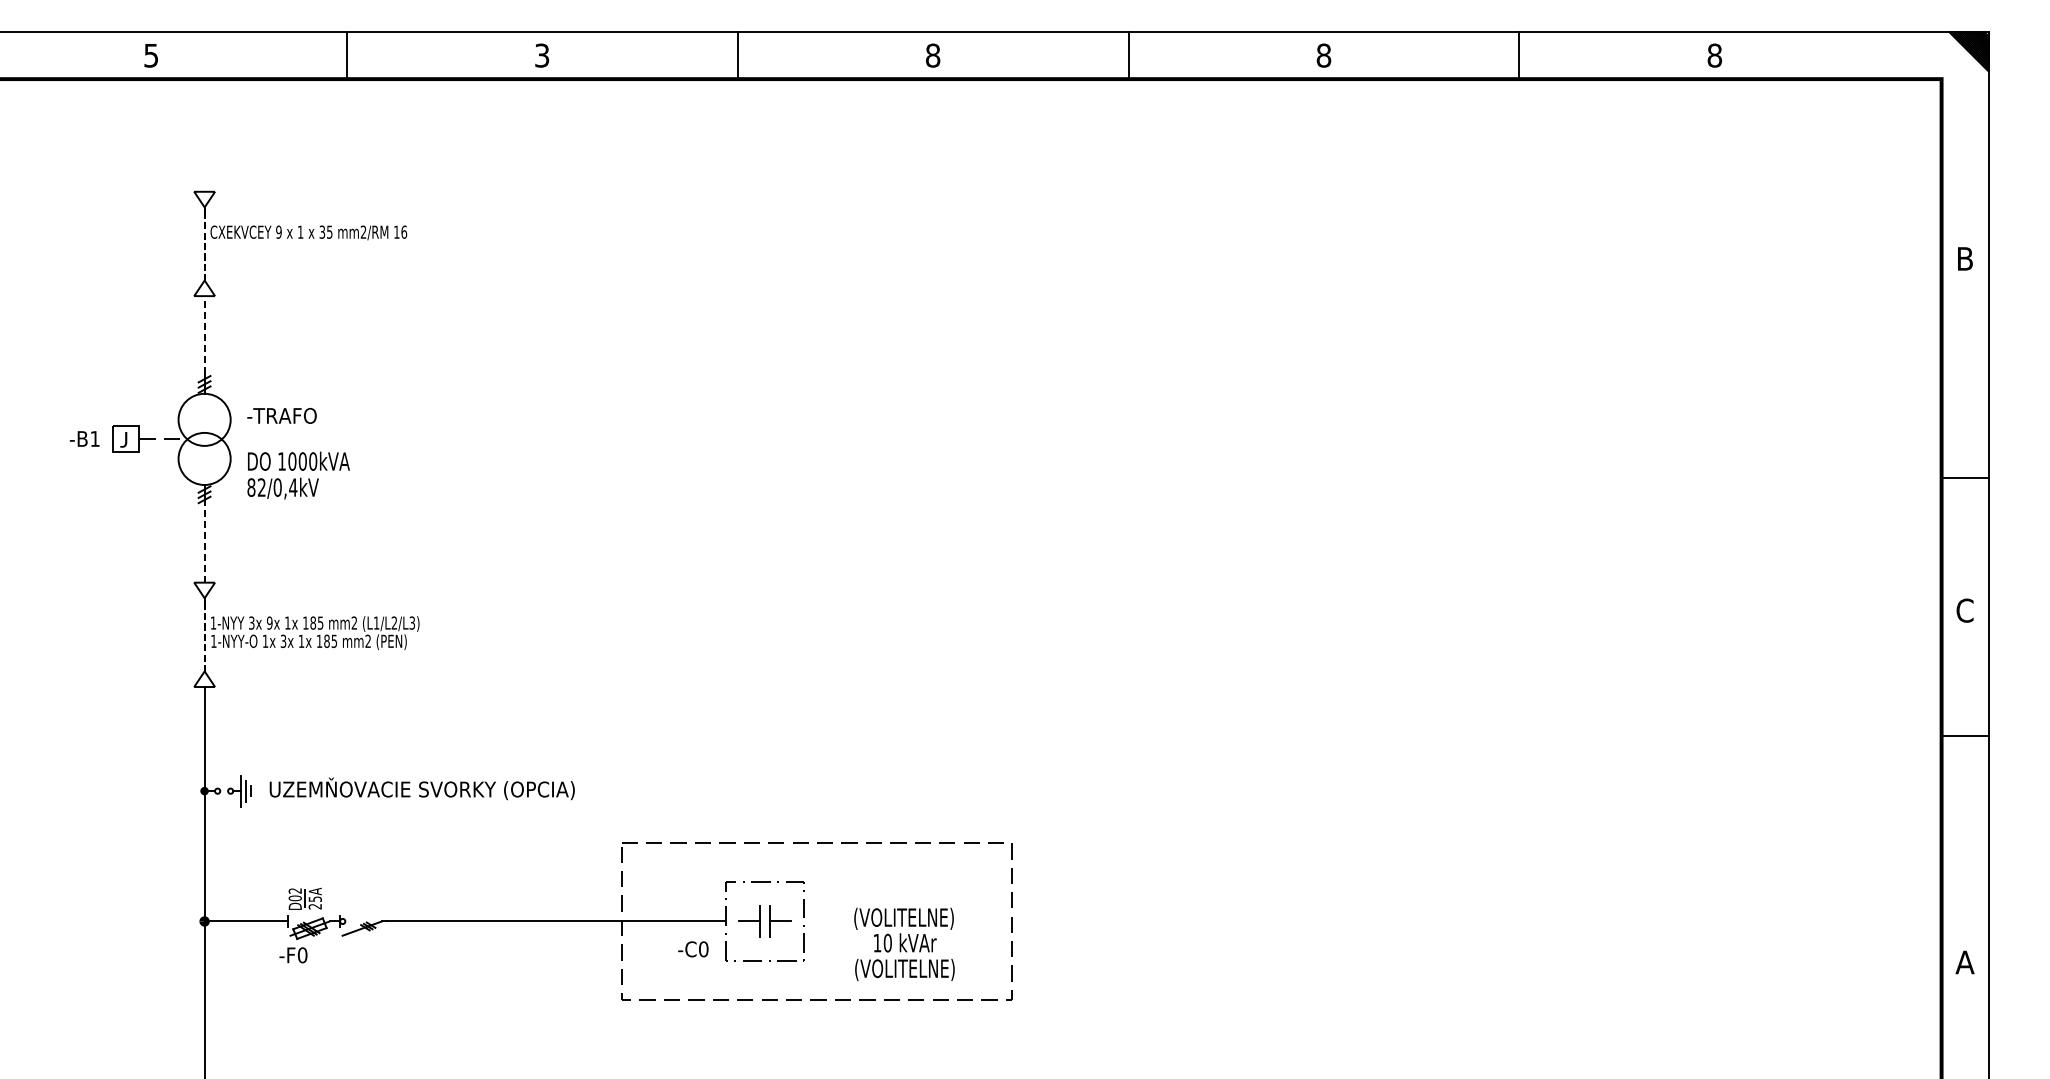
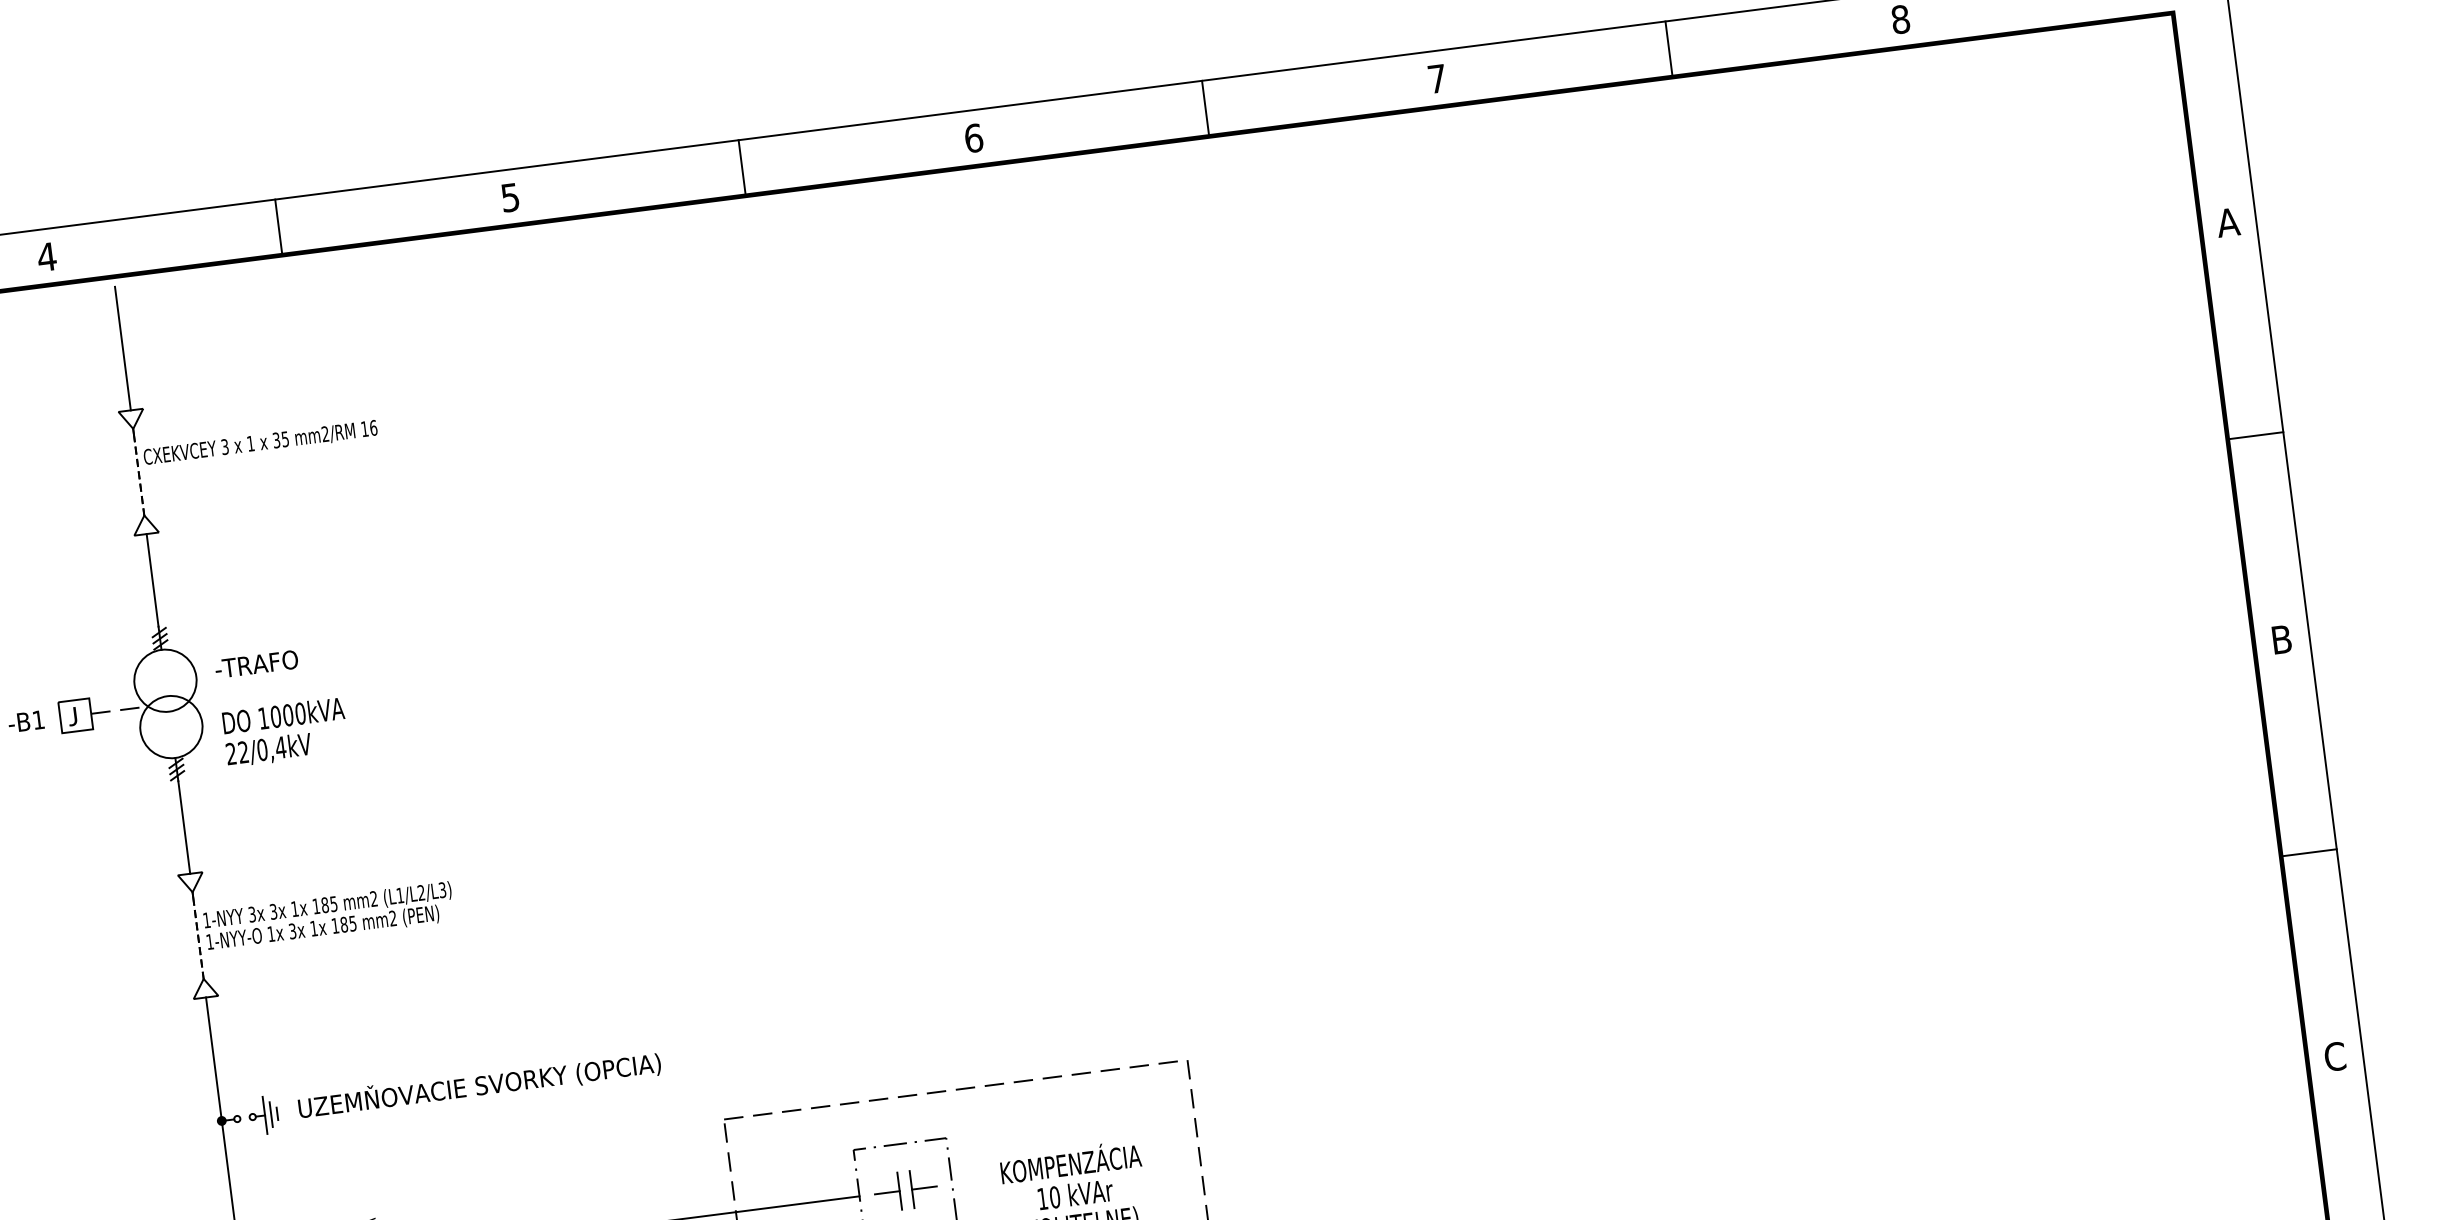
text: (150, 55) -> (45, 256), 5 -> 4
text: (542, 55) -> (510, 197), 3 -> 5
text: (933, 55) -> (974, 138), 8 -> 6
text: (1323, 55) -> (1436, 78), 8 -> 7
line: (204, 139) -> (122, 348), added
text: (278, 231) -> (224, 446), 9 -> 3
text: (1964, 258) -> (2227, 222), B -> A
line: (204, 334) -> (152, 579), dashed -> solid
line: (1964, 477) -> (2254, 435), moved
text: (251, 487) -> (231, 753), 82/0,4kV -> 22/0,4kV
line: (204, 543) -> (184, 827), dashed -> solid
text: (1964, 610) -> (2280, 639), C -> B
text: (269, 622) -> (273, 911), 9x -> 3x
line: (1964, 735) -> (2308, 852), moved
text: (904, 916) -> (1070, 1163), (VOLITELNE) -> KOMPENZÁCIA
text: (1964, 962) -> (2334, 1056), A -> C

